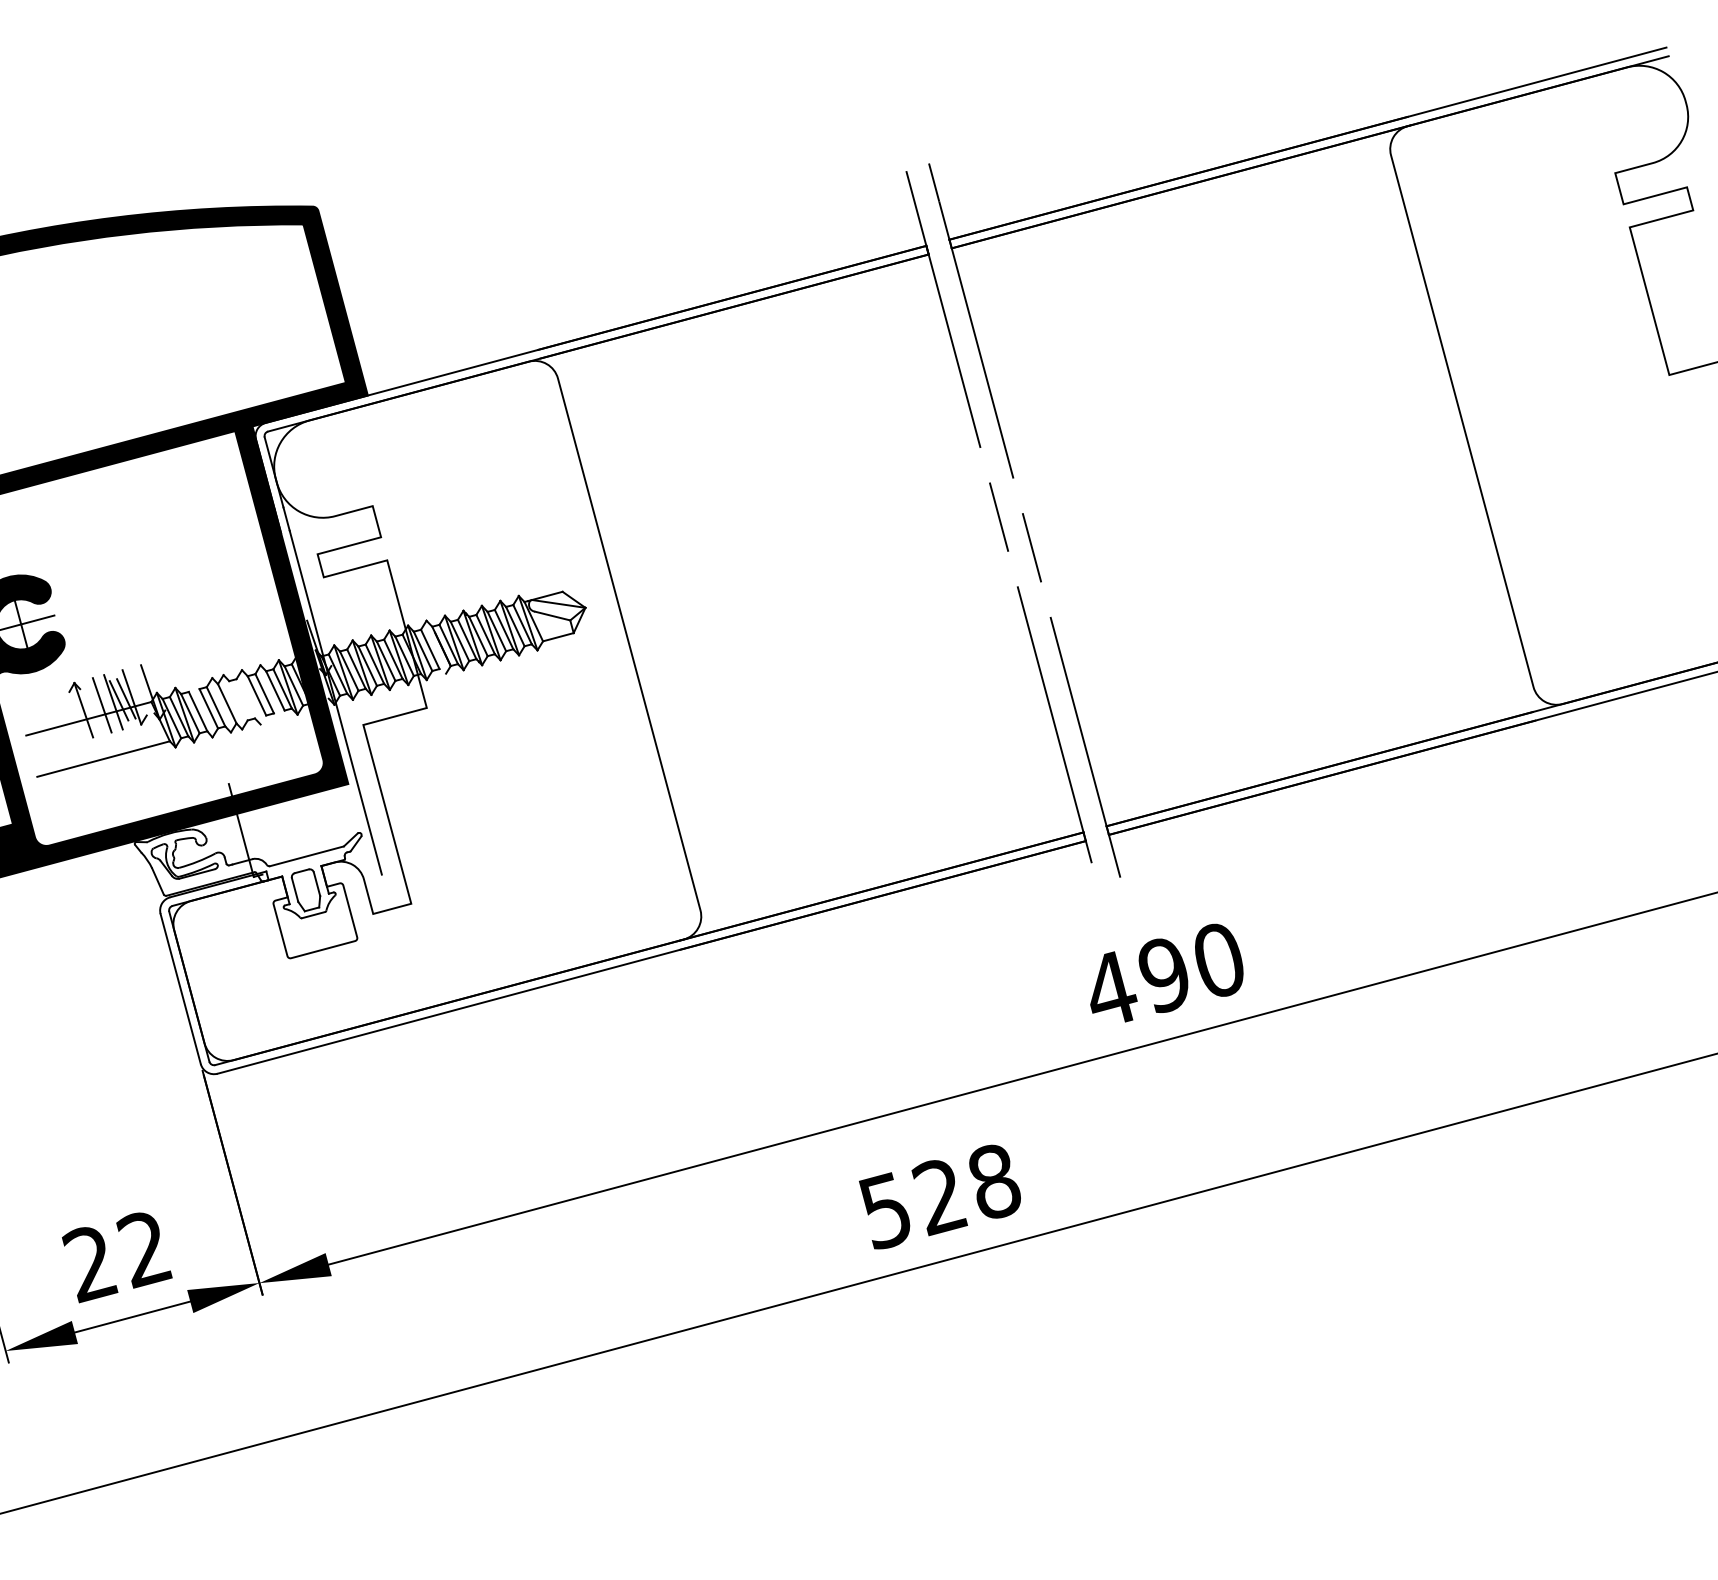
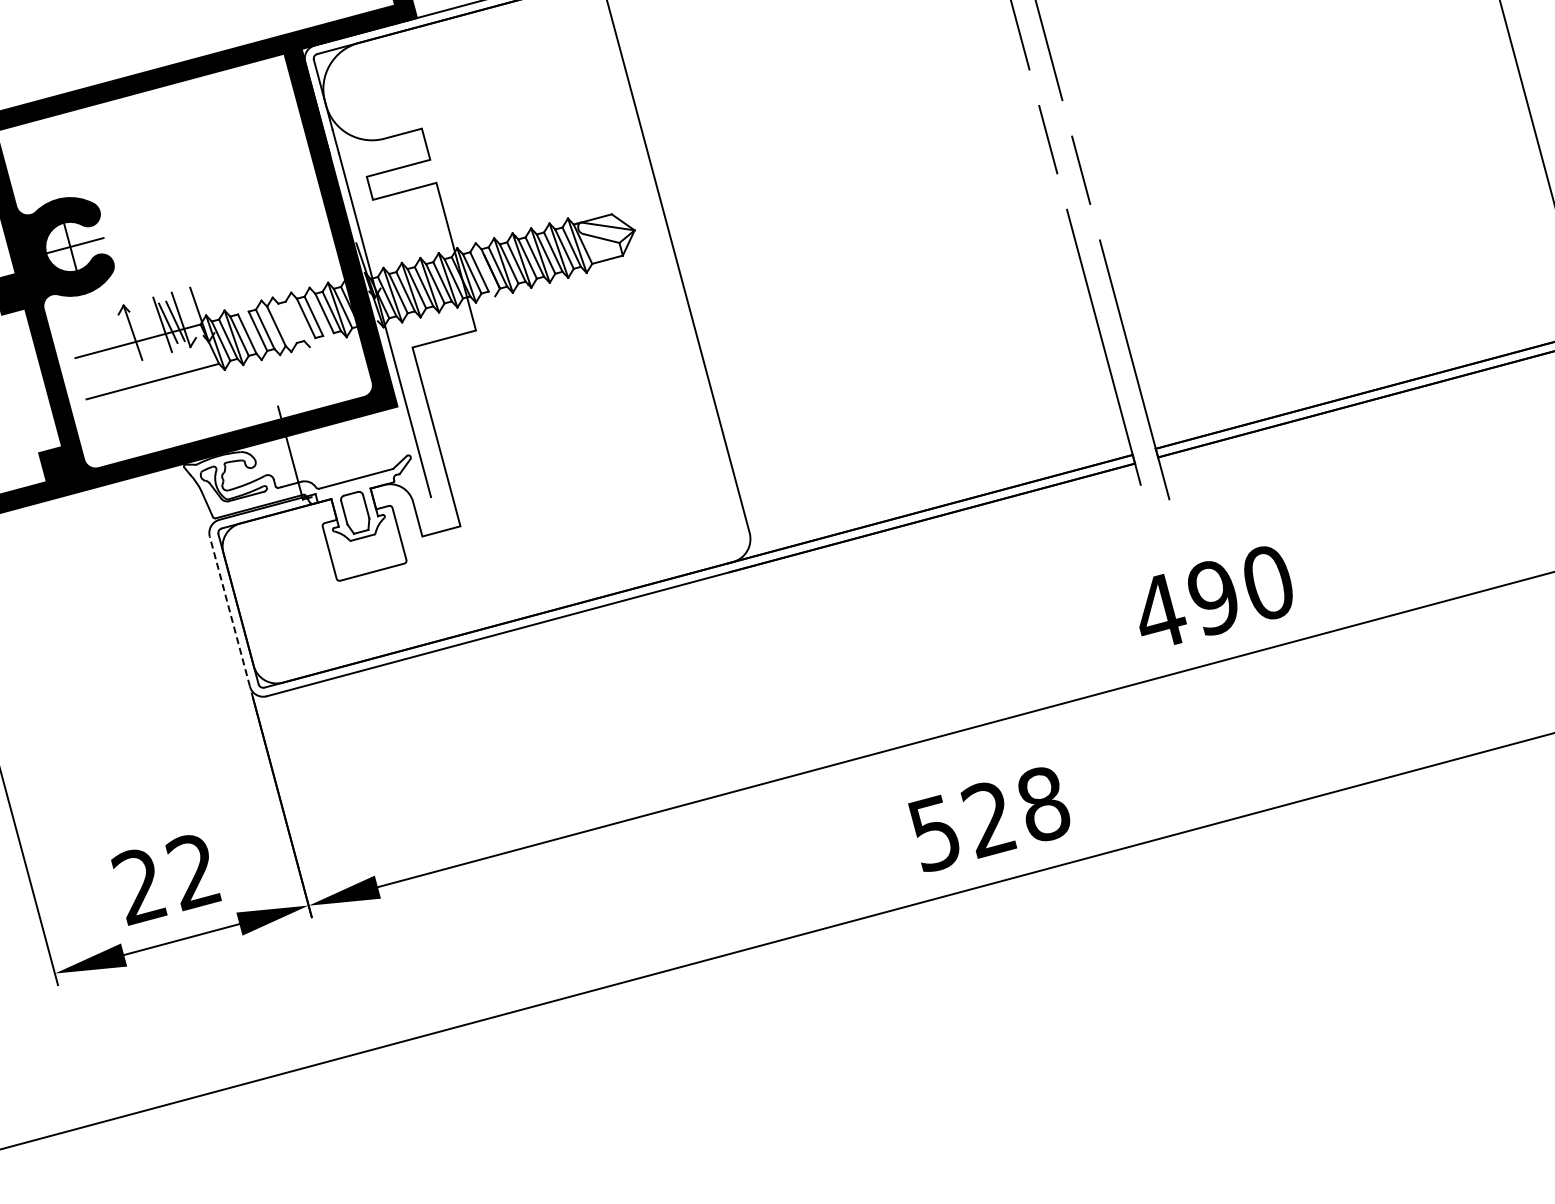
line: (101, 705) -> (150, 328), removed
line: (180, 989) -> (229, 612), solid -> dashed

